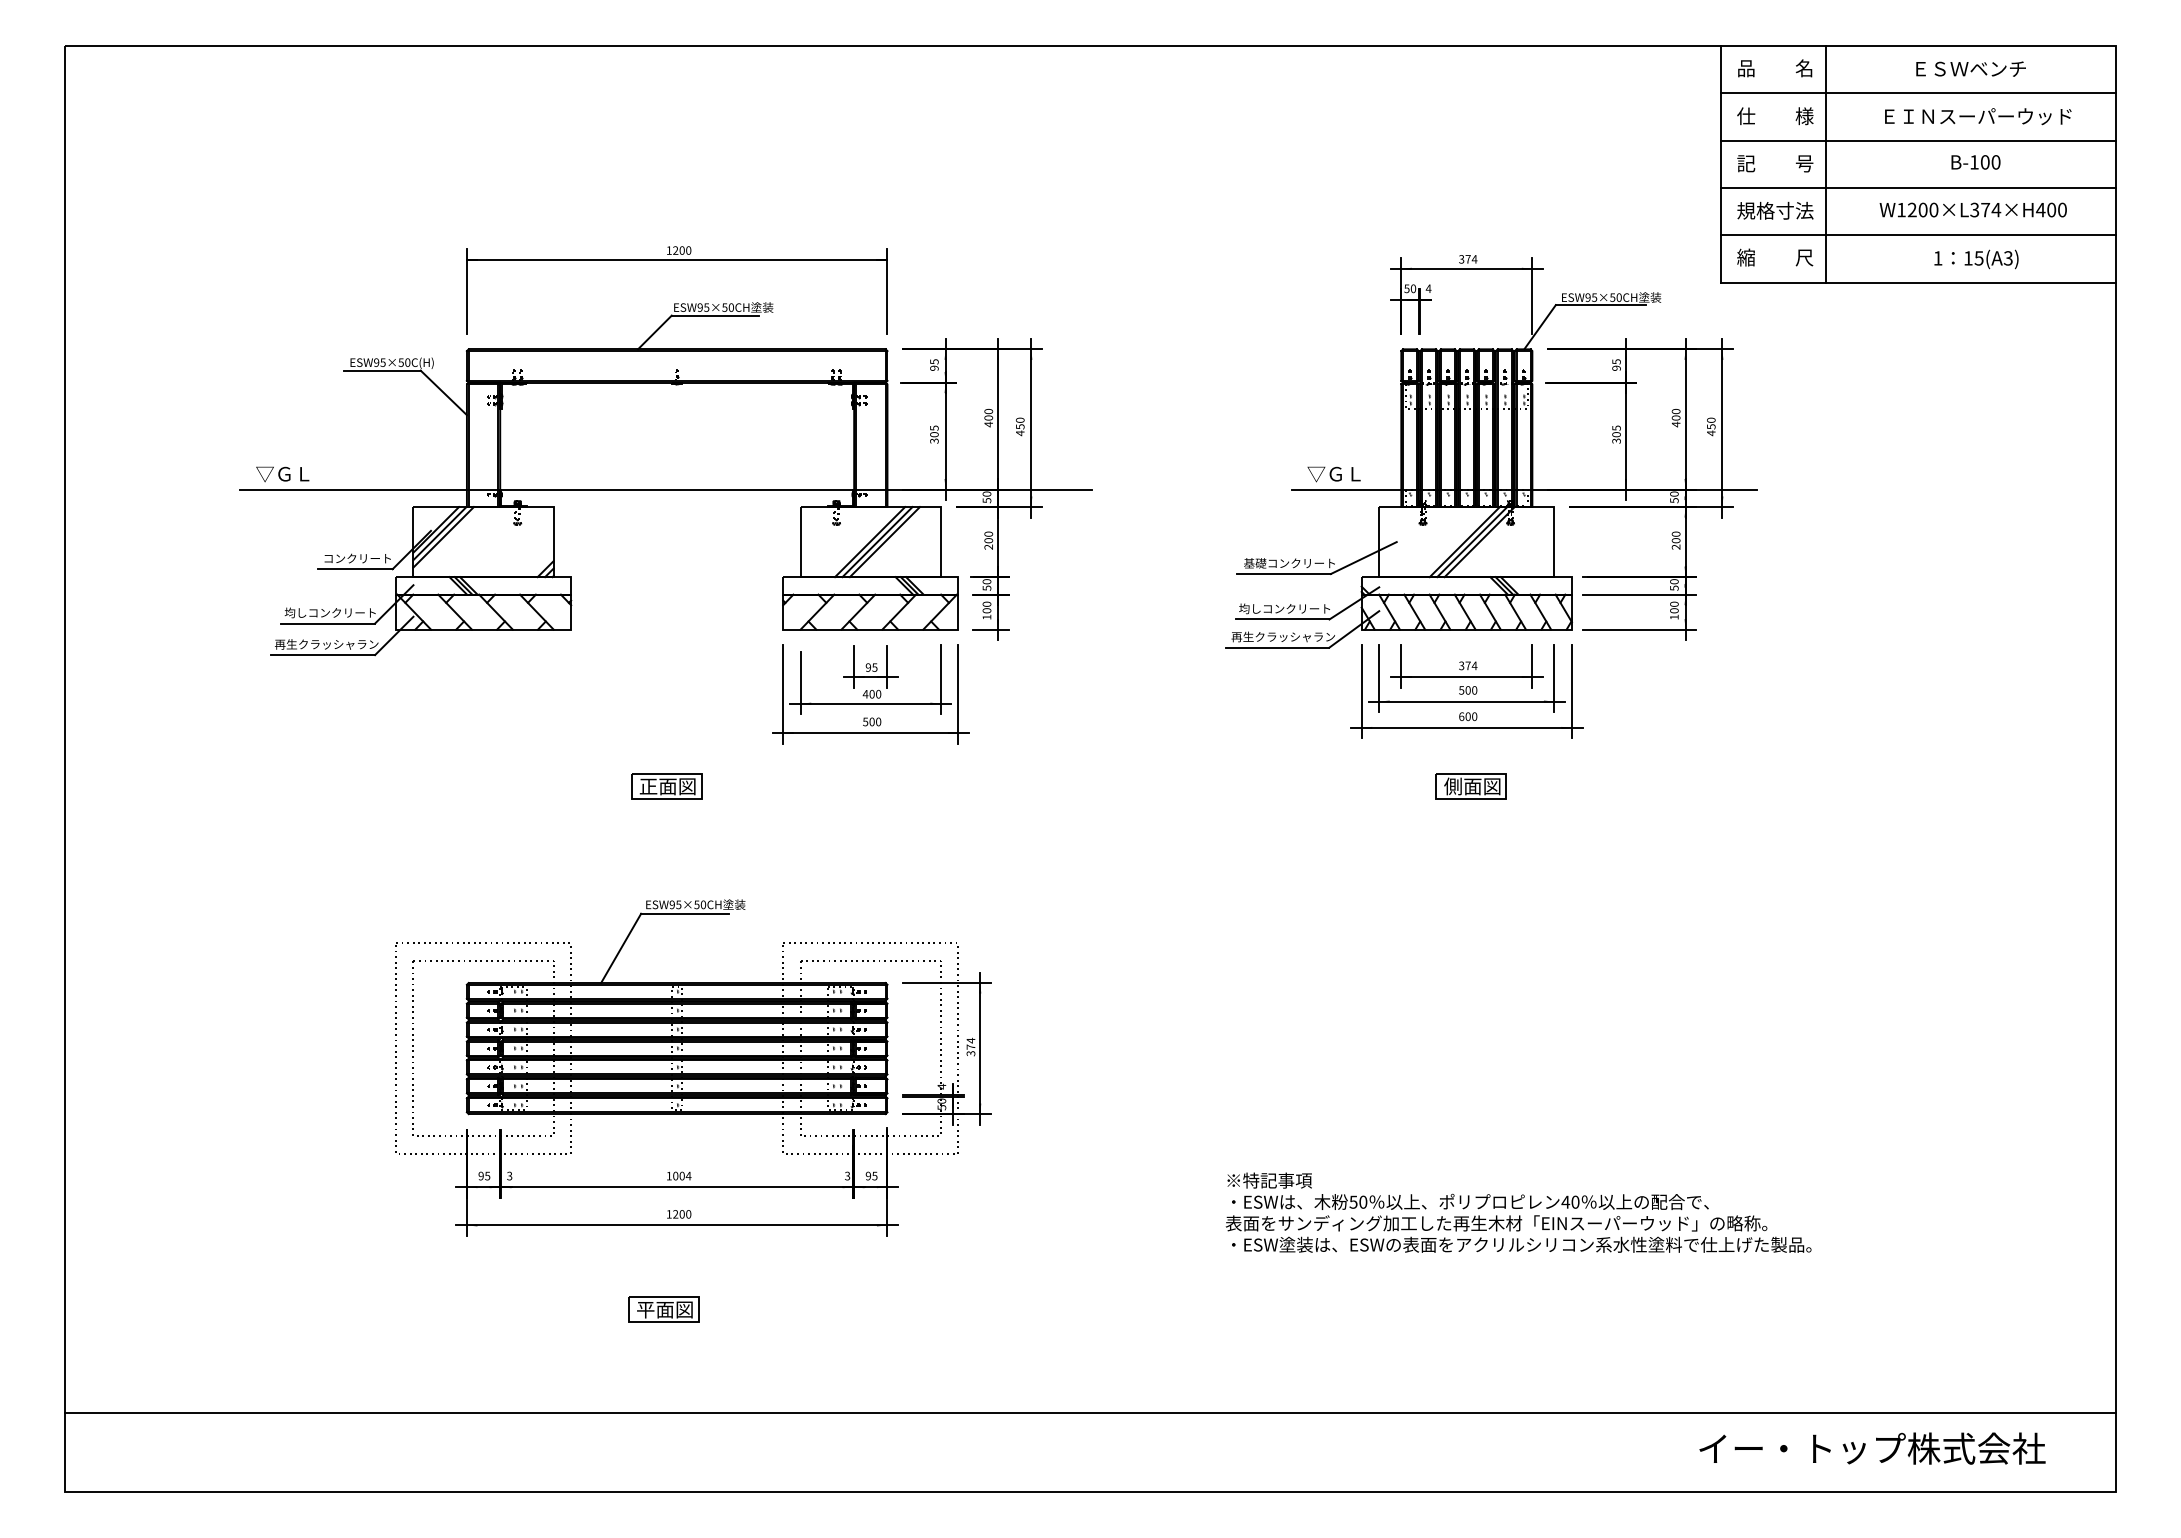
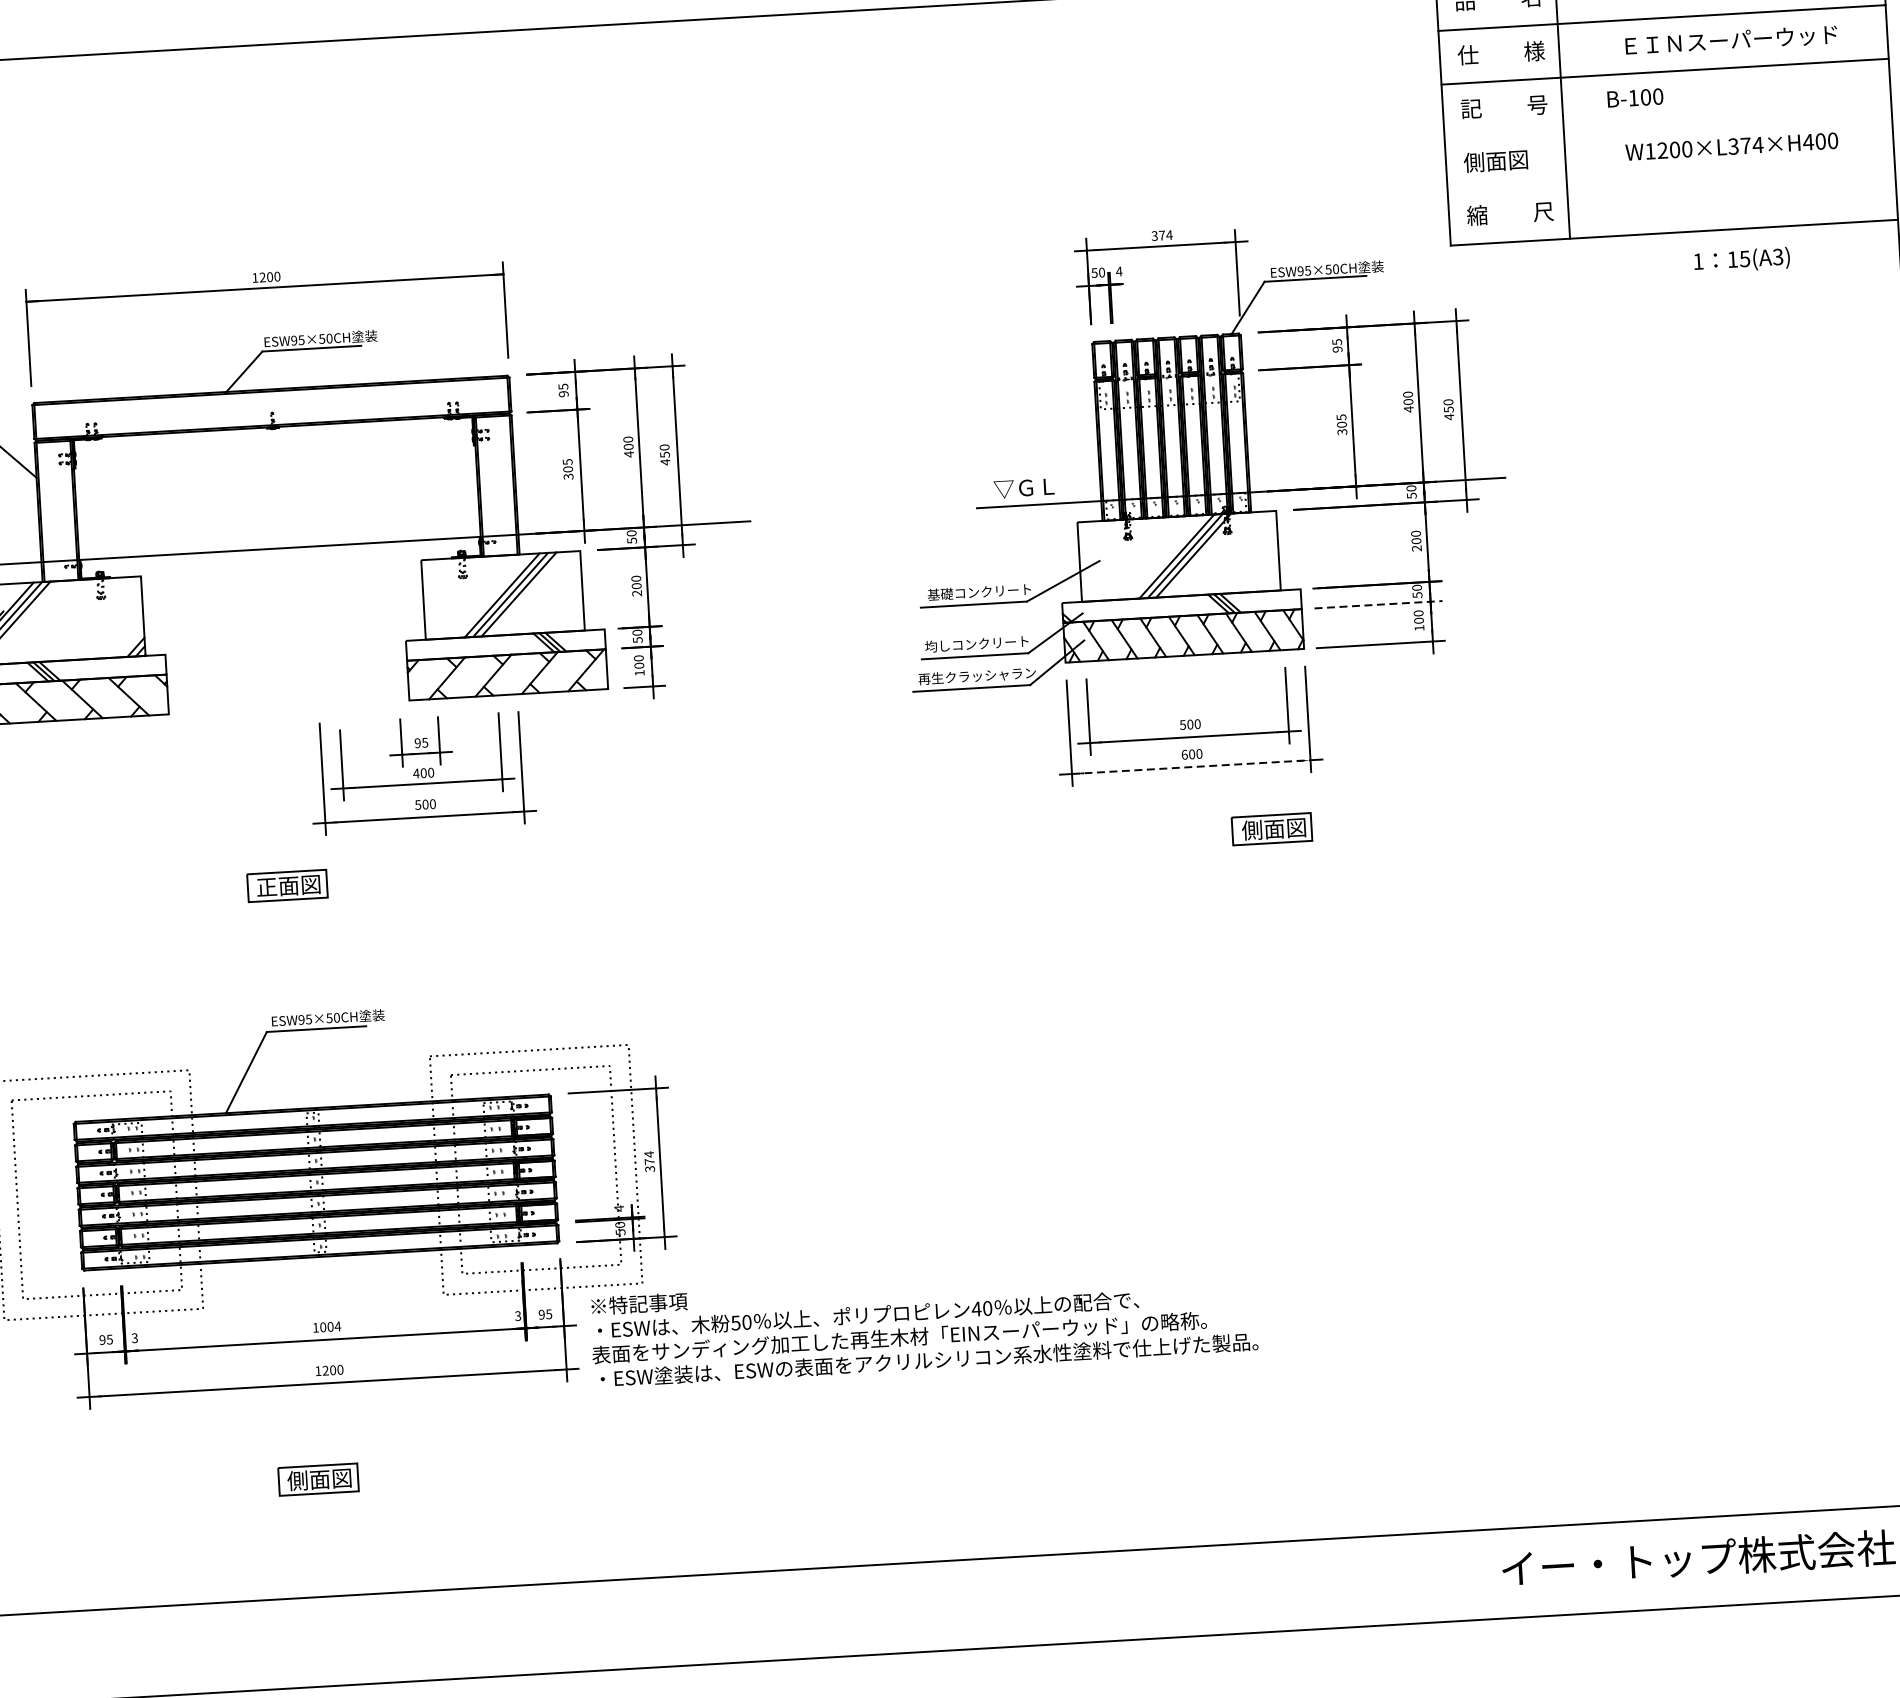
text: (1975, 162) -> (1634, 98), moved
line: (1918, 188) -> (1668, 125), removed
text: (1775, 210) -> (1507, 160), 規格寸法 -> 側面図
line: (1918, 235) -> (1671, 179), removed
text: (1976, 259) -> (1742, 260), moved
line: (1640, 594) -> (1379, 604), solid -> dashed
part: (1466, 666) -> (1186, 697), removed
part: (870, 694) -> (421, 773), moved
line: (1467, 727) -> (1191, 766), solid -> dashed
part: (1470, 786) -> (1271, 829), moved
text: (1518, 1212) -> (923, 1323), moved
text: (645, 1309) -> (297, 1480), 平面図 -> 側面図

